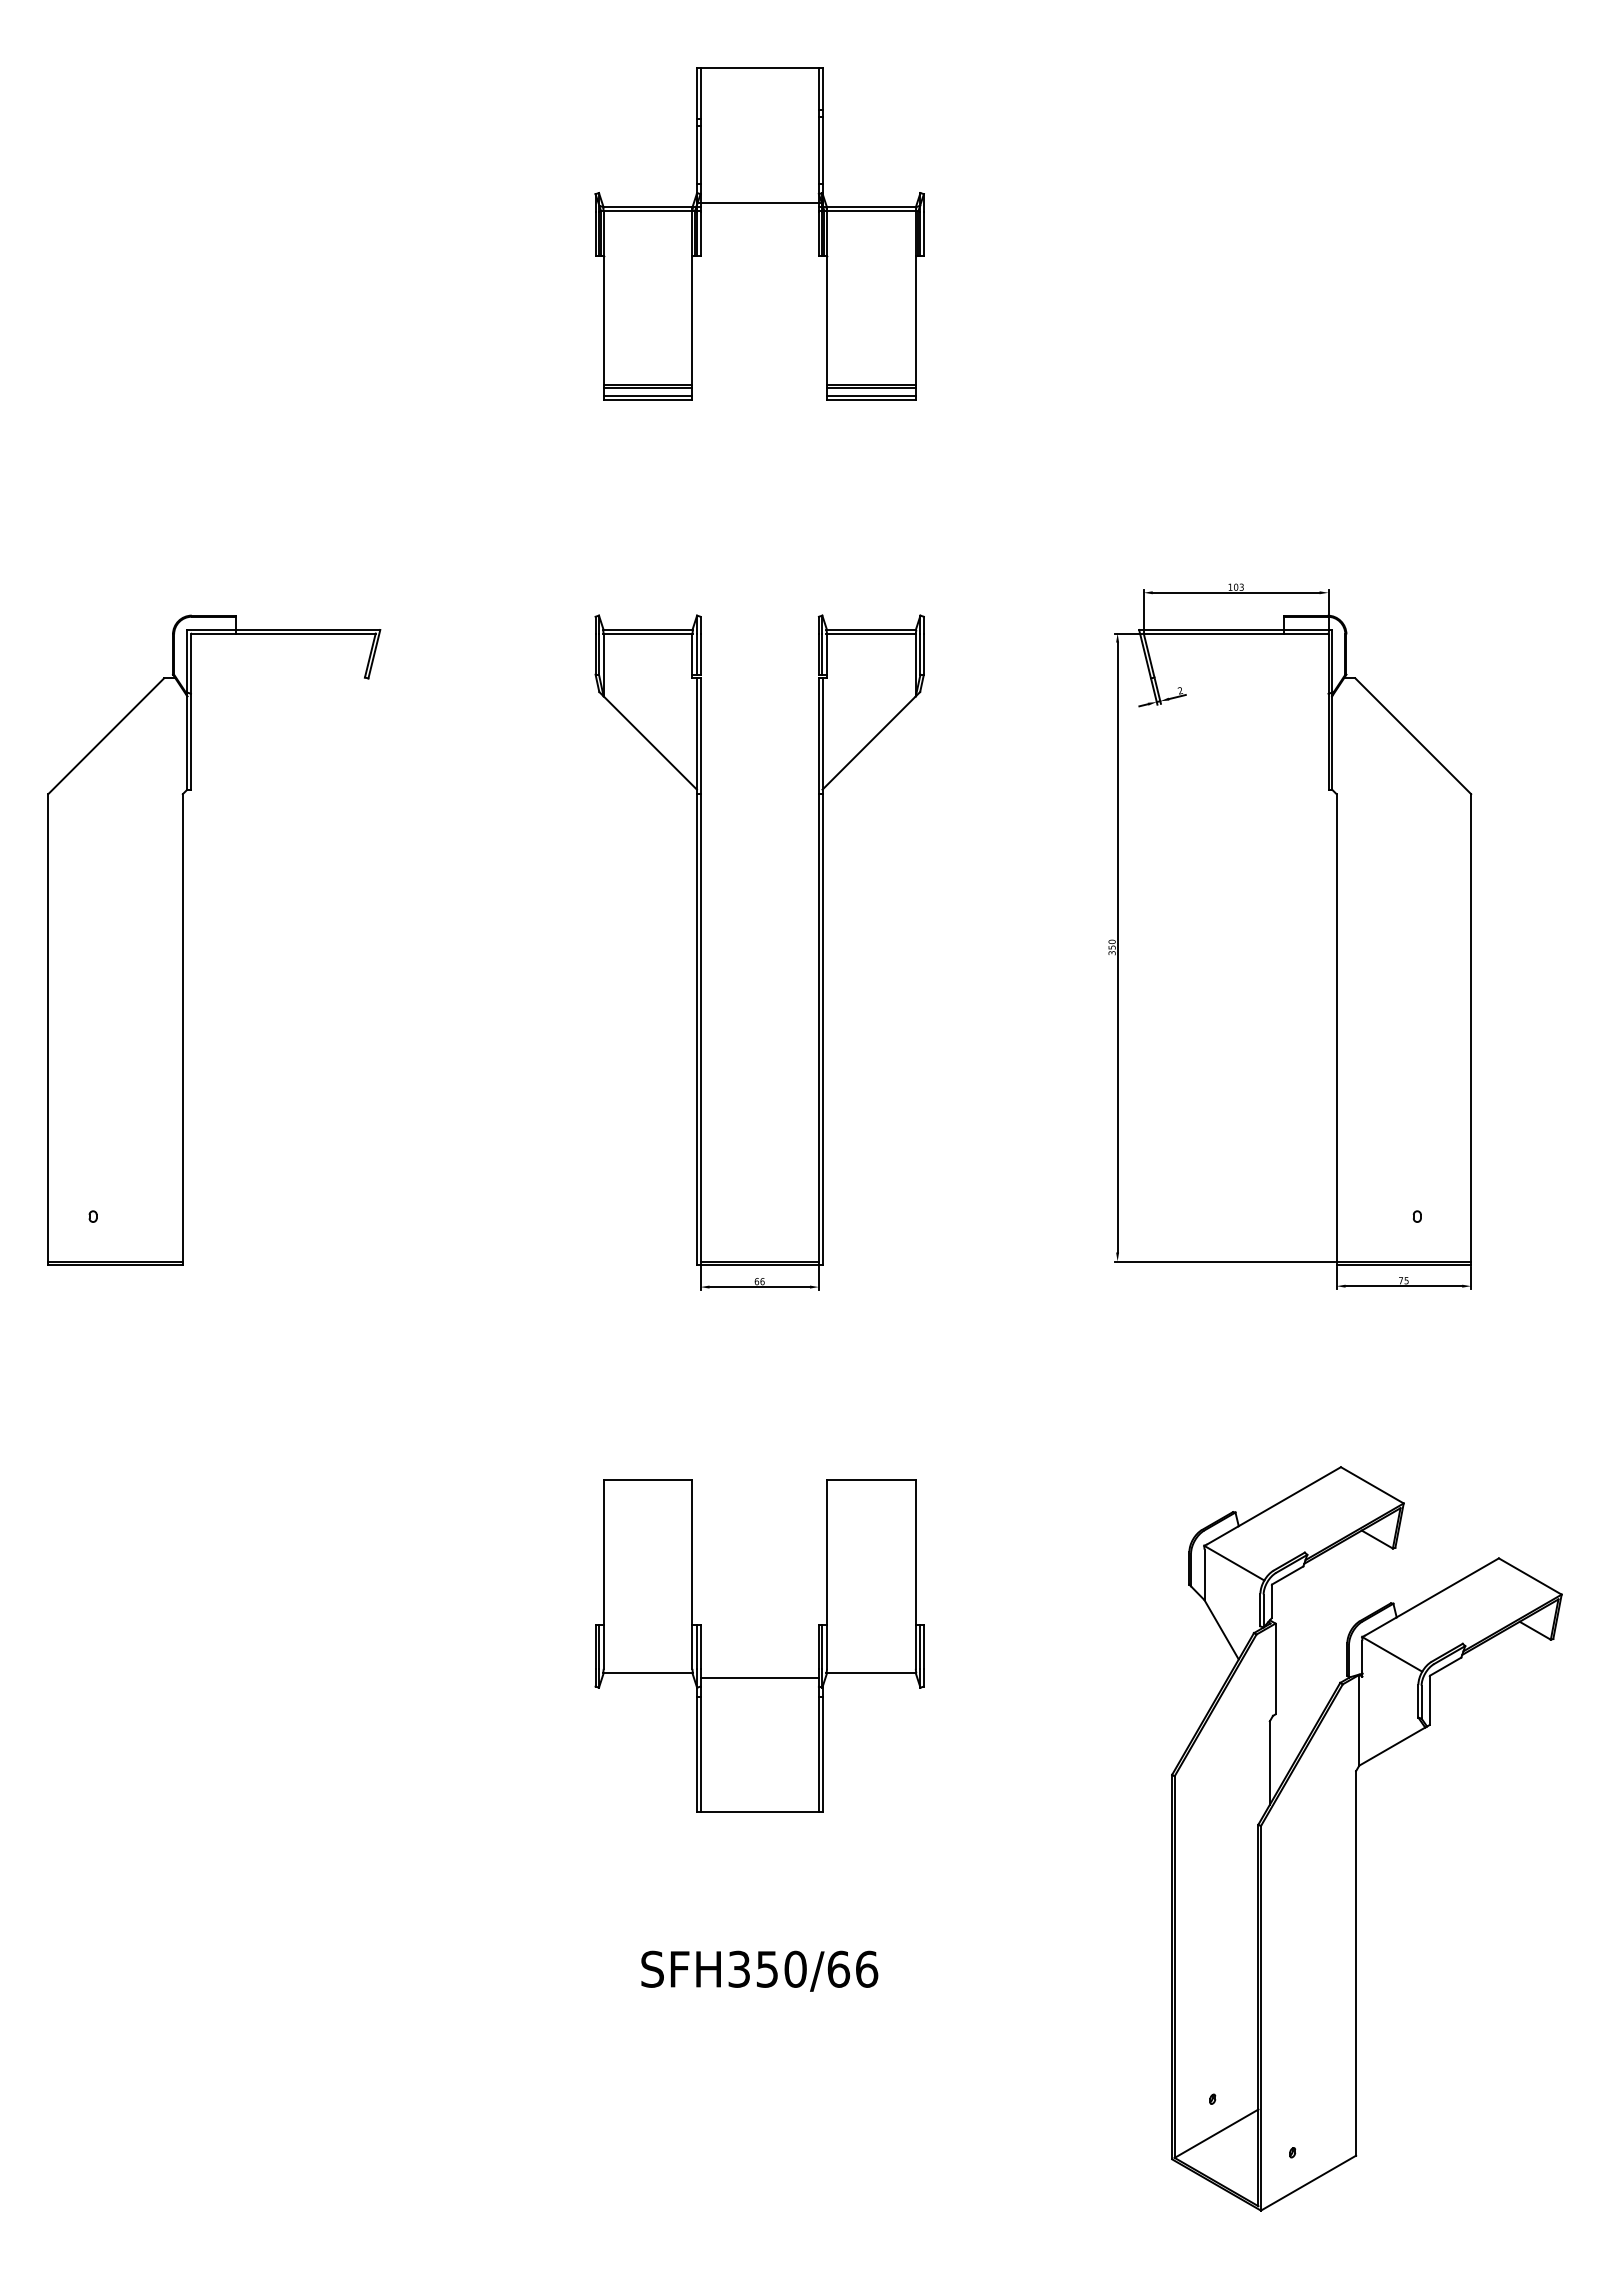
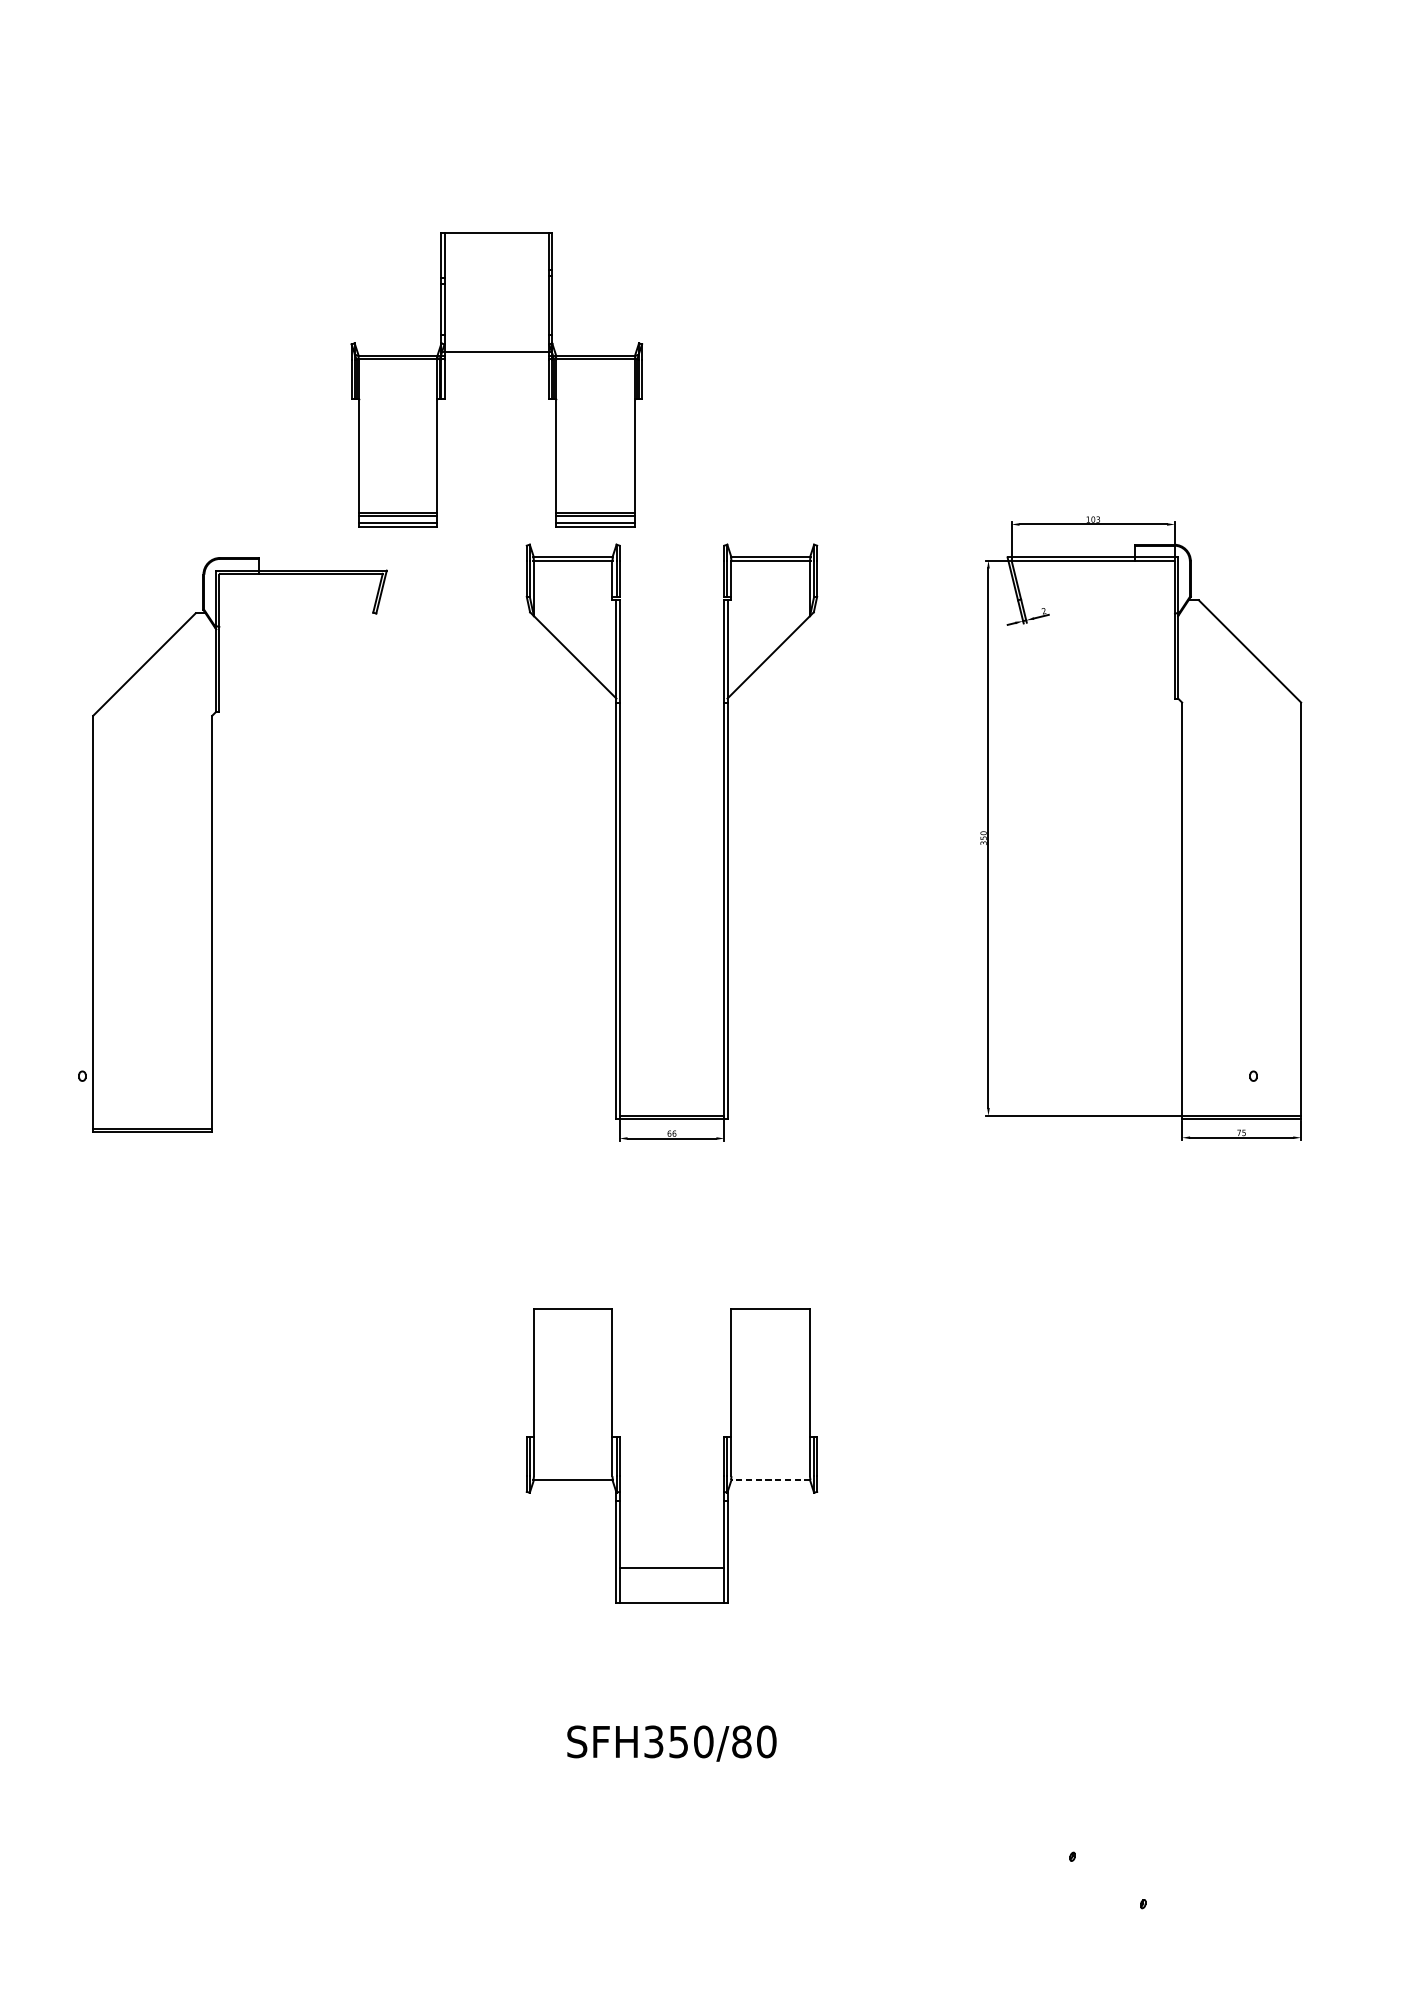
part: (759, 203) -> (496, 352), moved
part: (183, 939) -> (212, 844), moved
line: (870, 1673) -> (769, 1480), solid -> dashed
line: (759, 1677) -> (671, 1567), moved
part: (1356, 1838) -> (1199, 1626), removed
text: (852, 1968) -> (754, 1741), SFH350/66 -> SFH350/80

